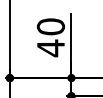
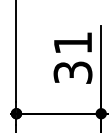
text: (50, 37) -> (72, 57), 40 -> 31

